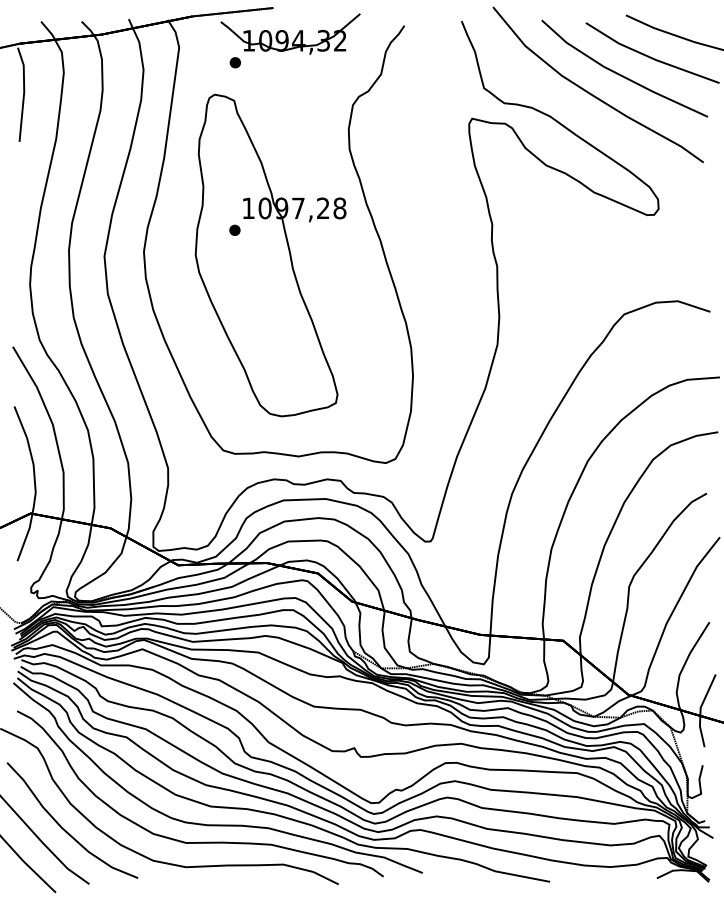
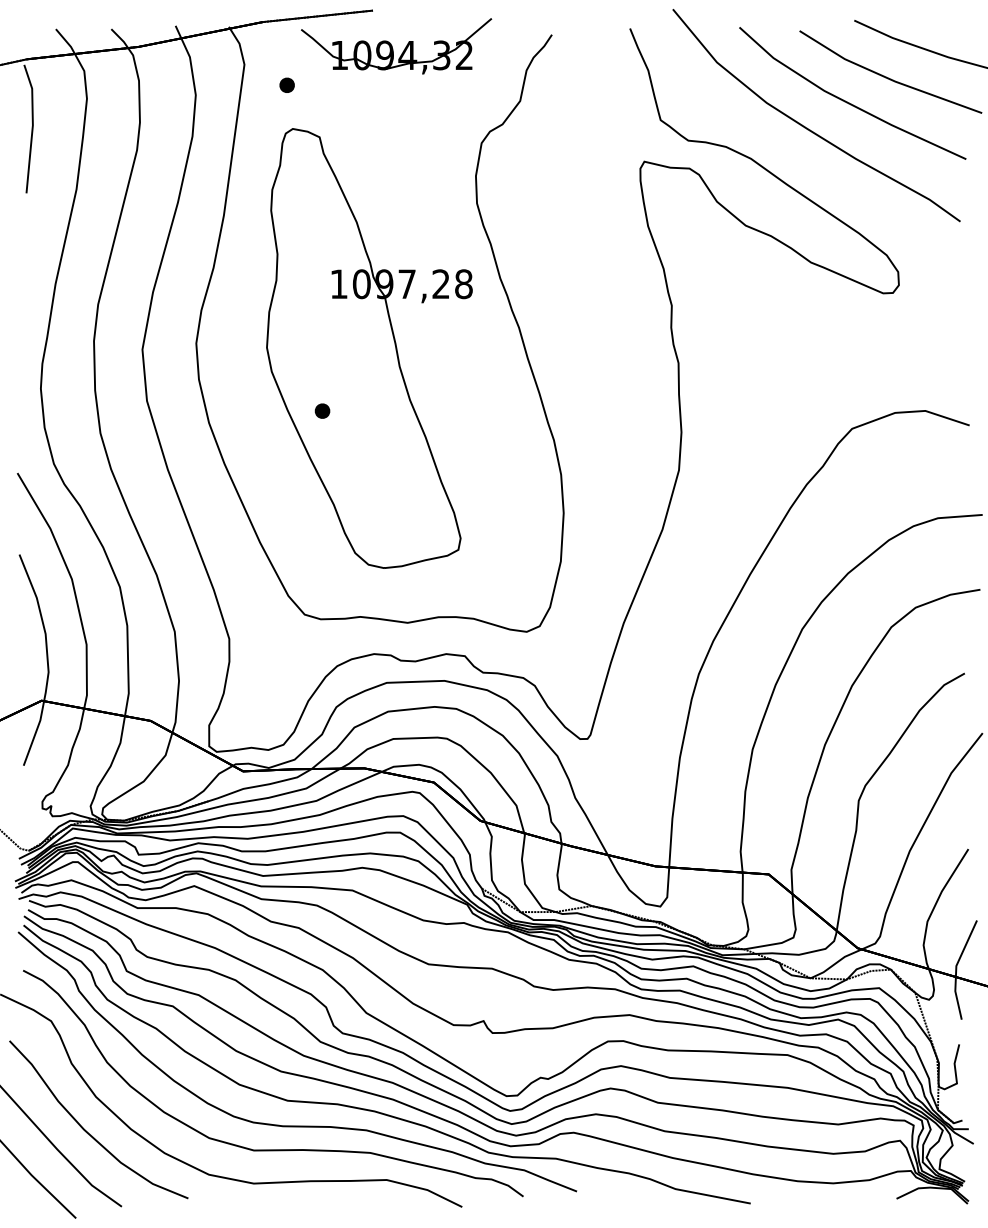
part: (234, 62) -> (286, 84), moved
part: (234, 229) -> (322, 410), moved

